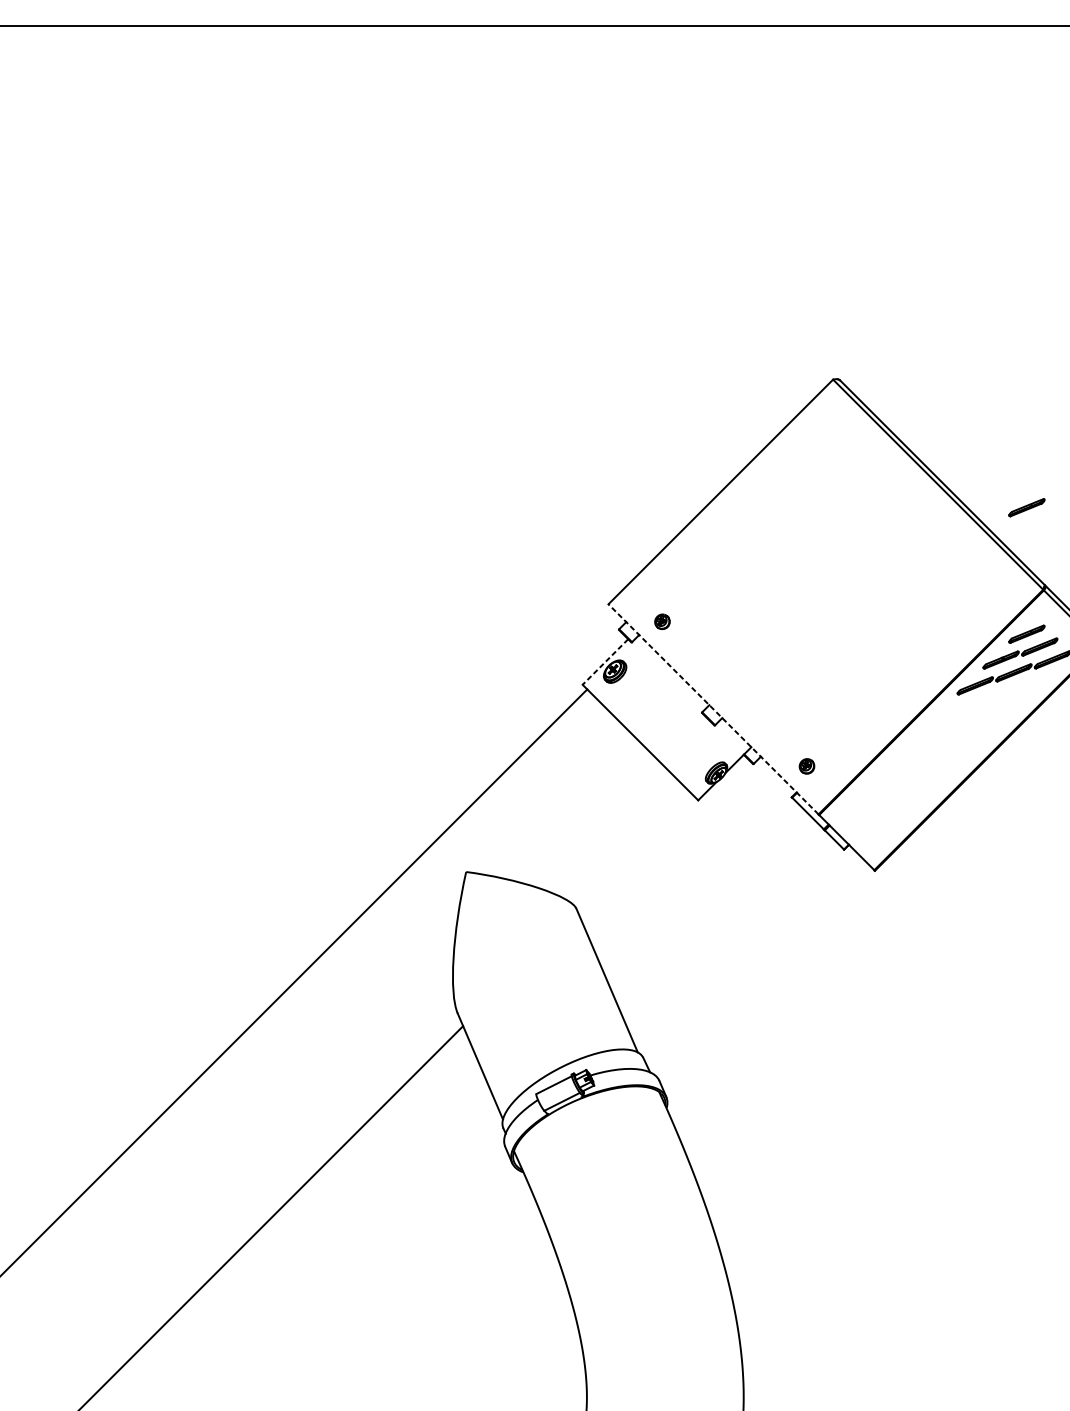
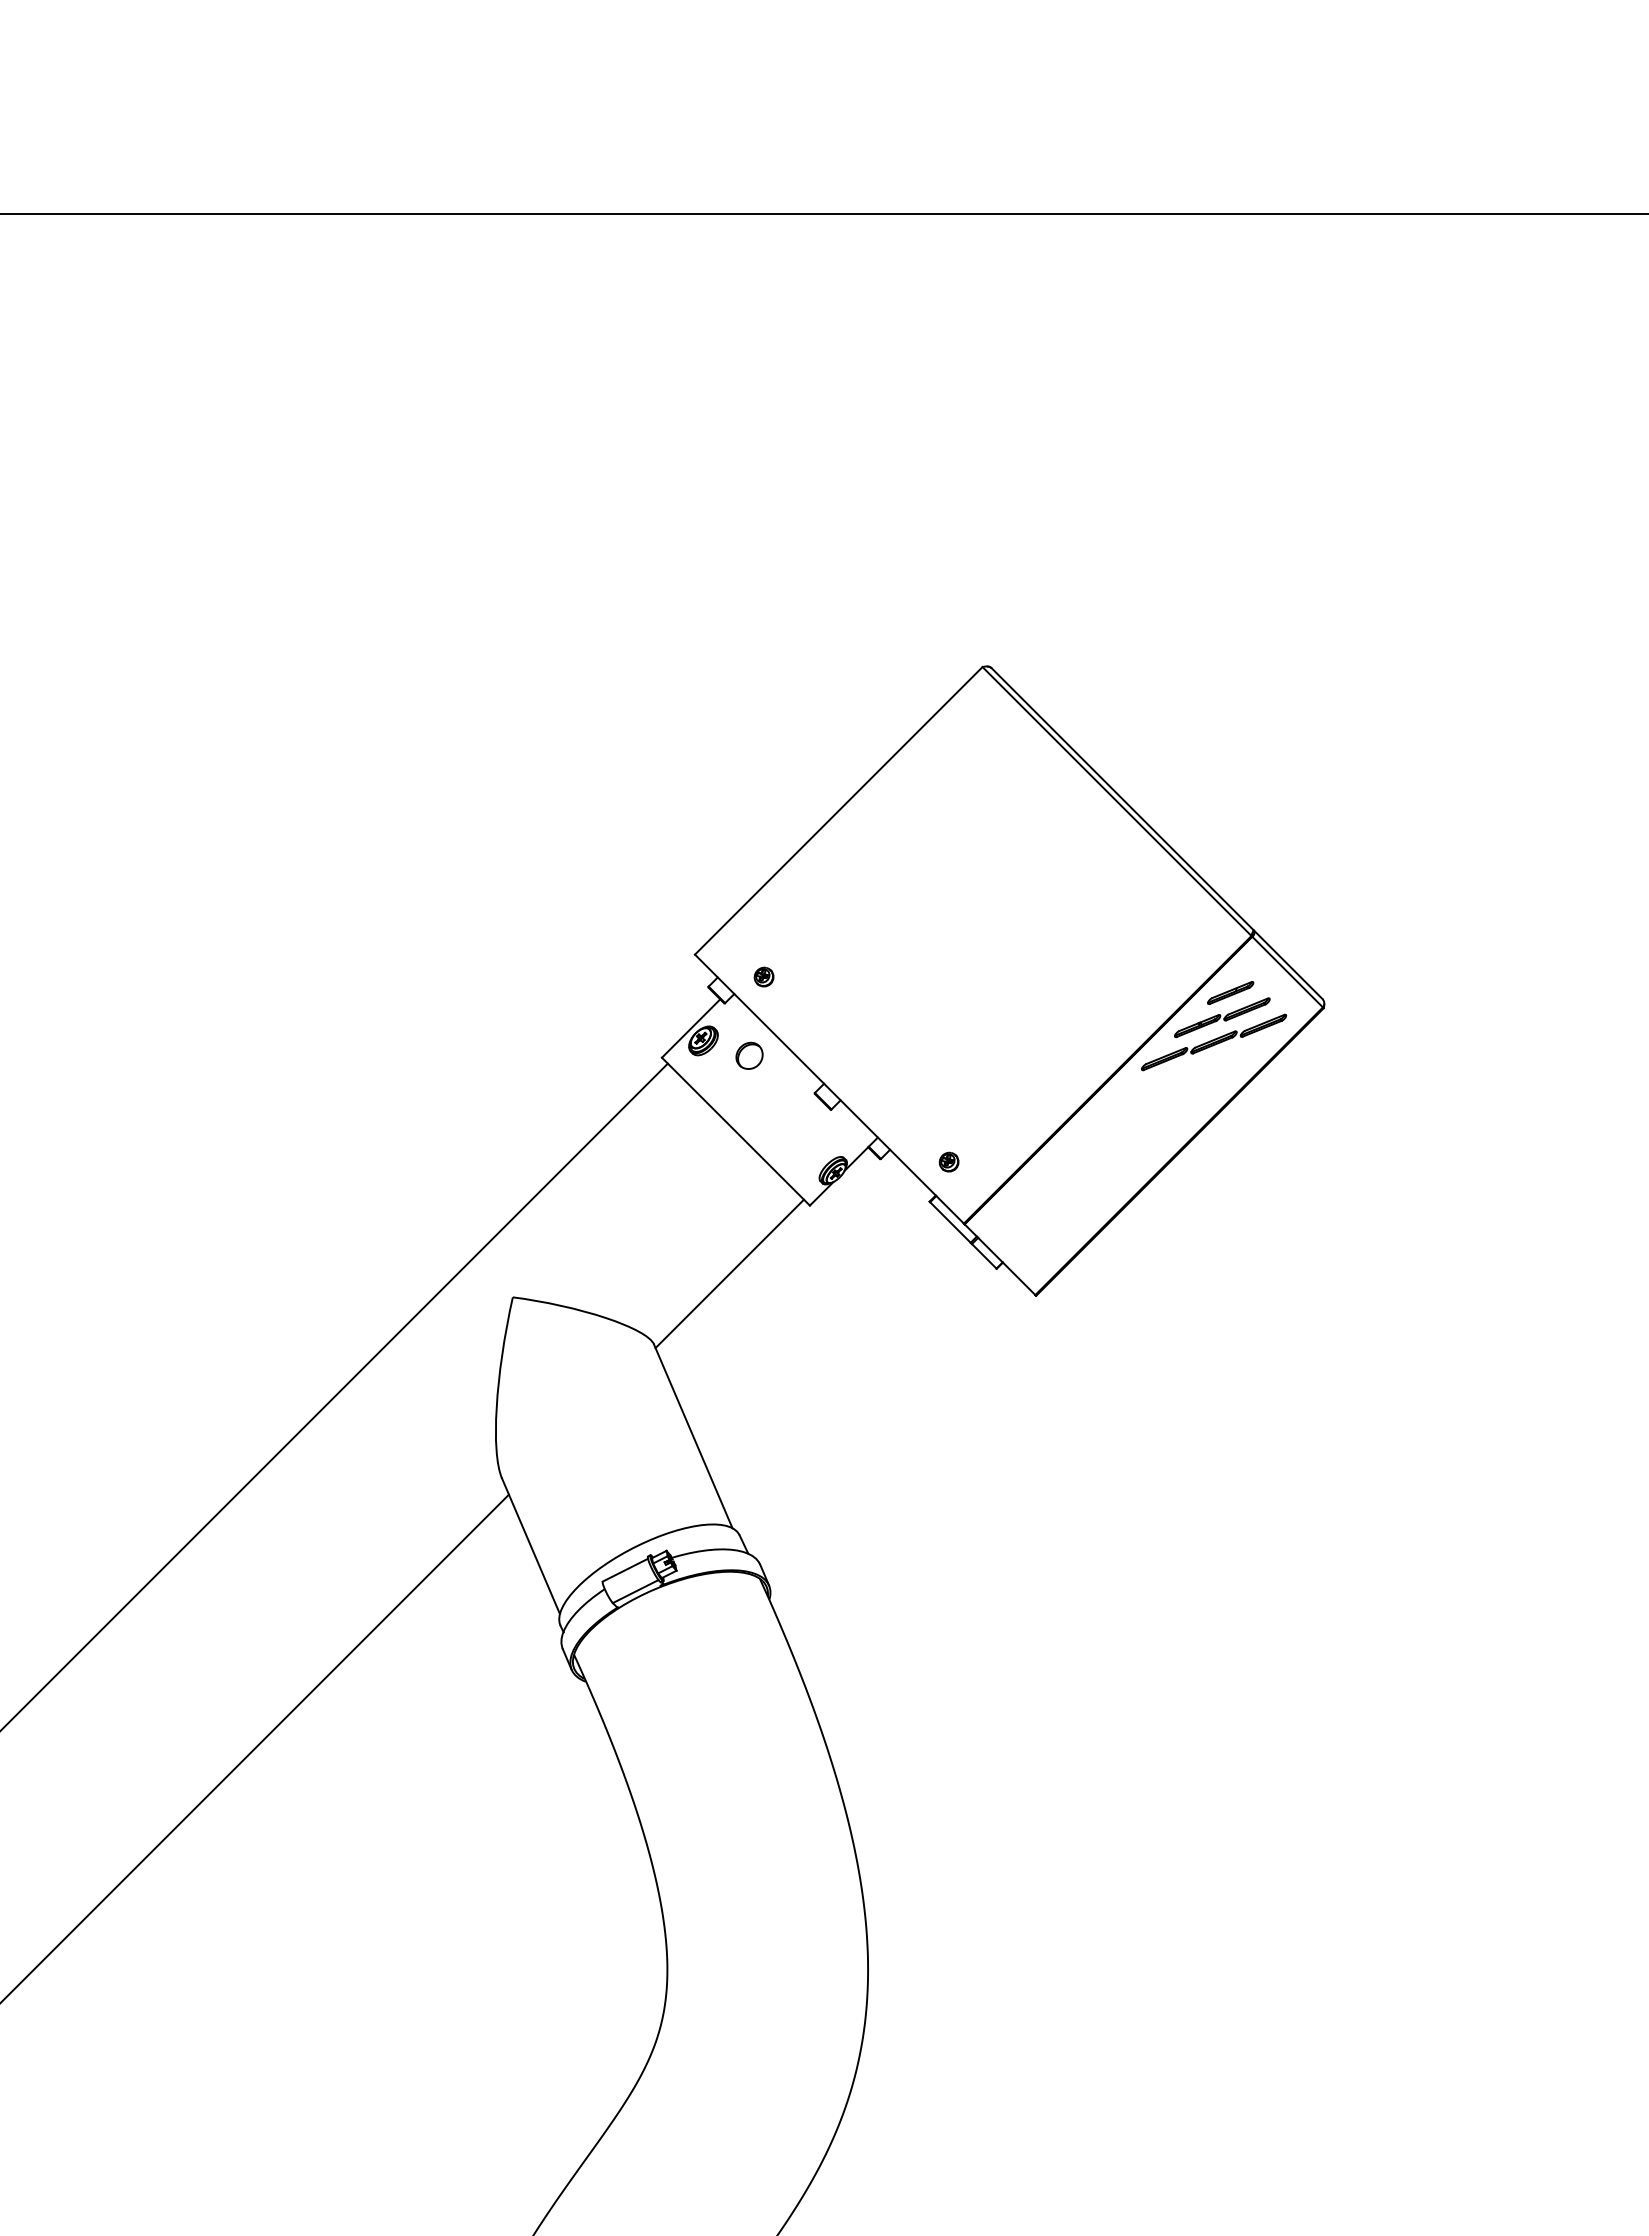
part: (1026, 507) -> (1230, 830), removed
line: (604, 661) -> (690, 1028), dashed -> solid
part: (651, 683) -> (749, 1055), added
line: (713, 708) -> (829, 1088), dashed -> solid
line: (635, 853) -> (729, 1273), added

